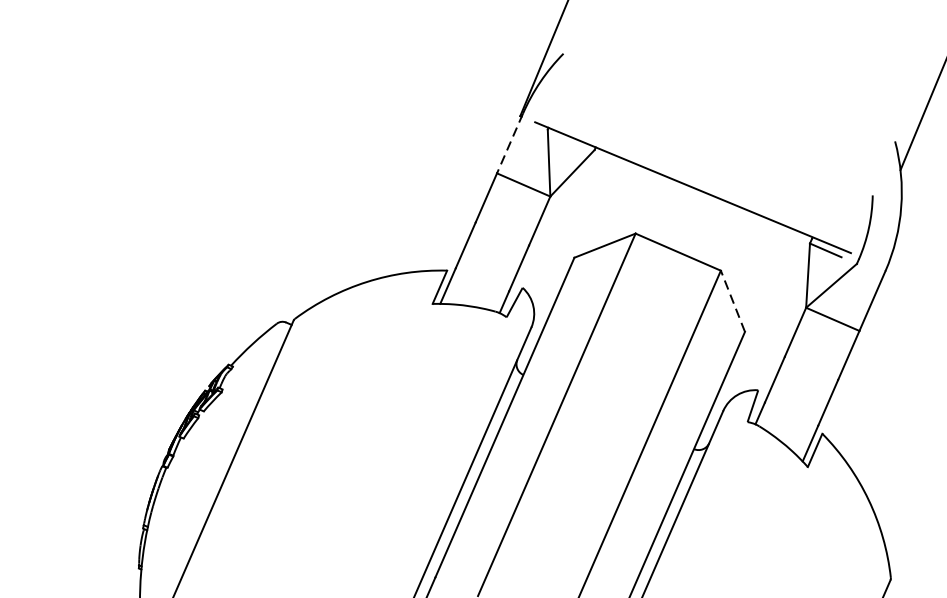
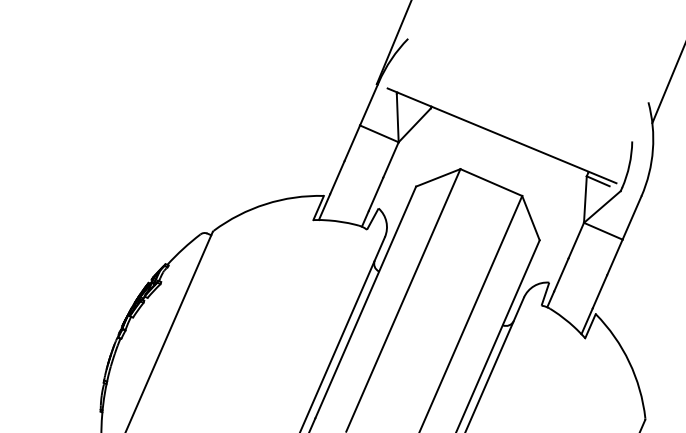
line: (510, 143) -> (369, 103), dashed -> solid
line: (732, 301) -> (530, 218), dashed -> solid

